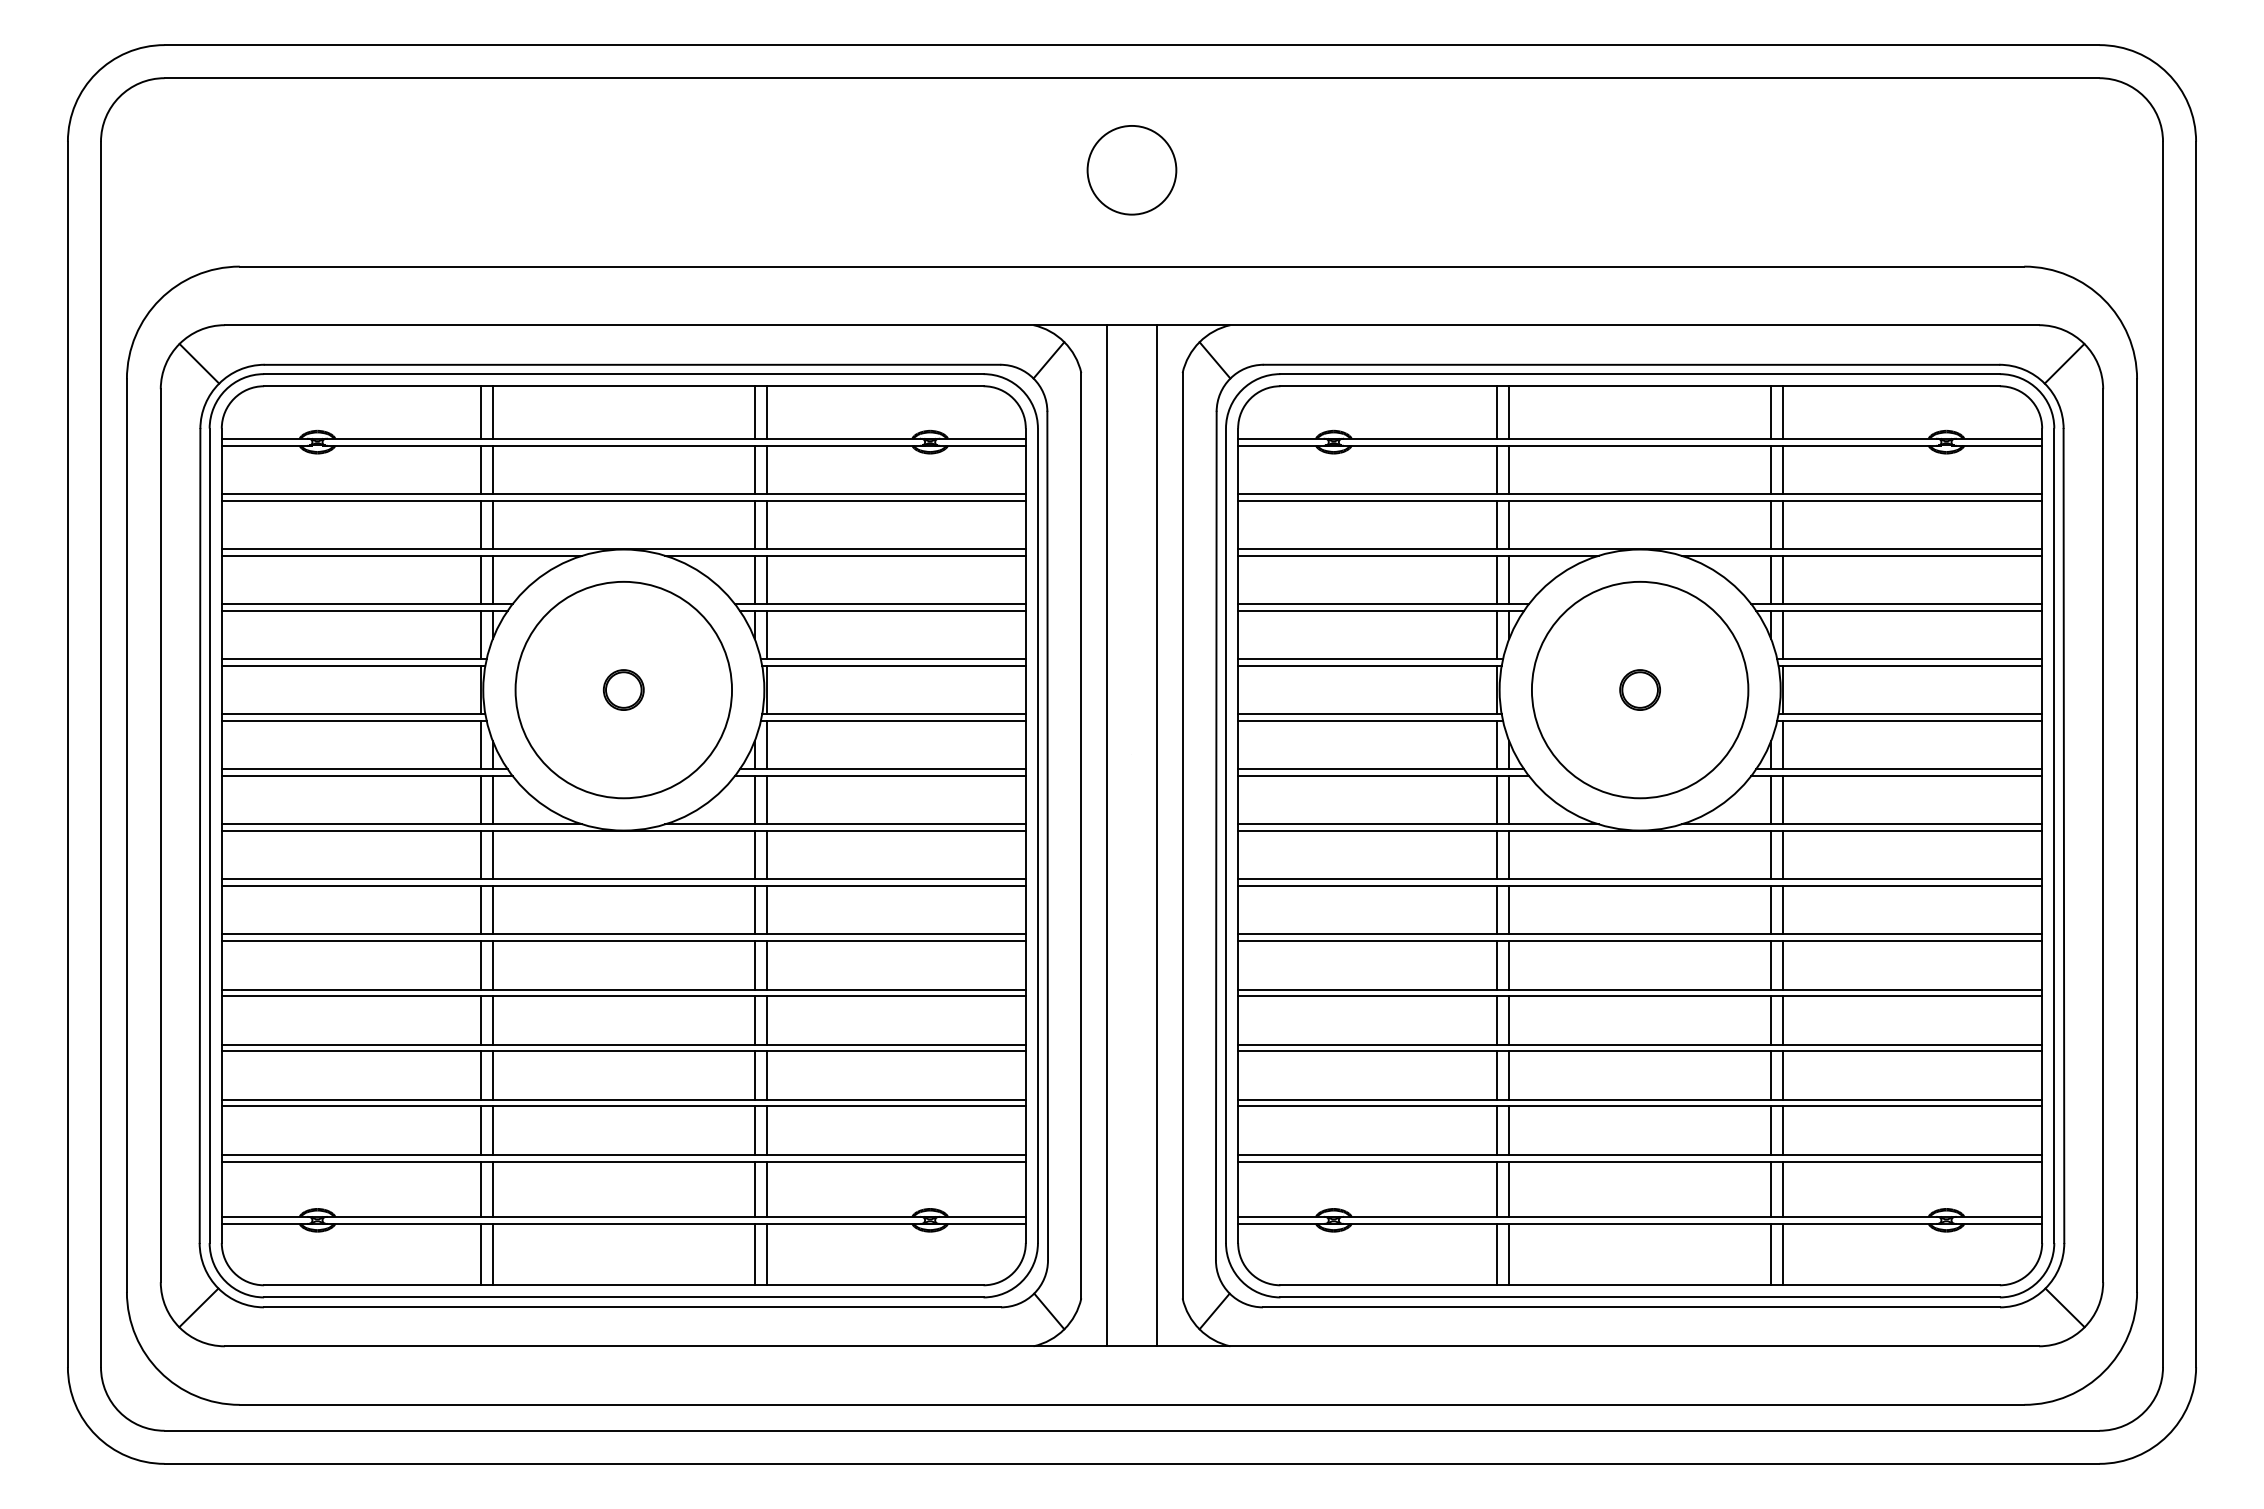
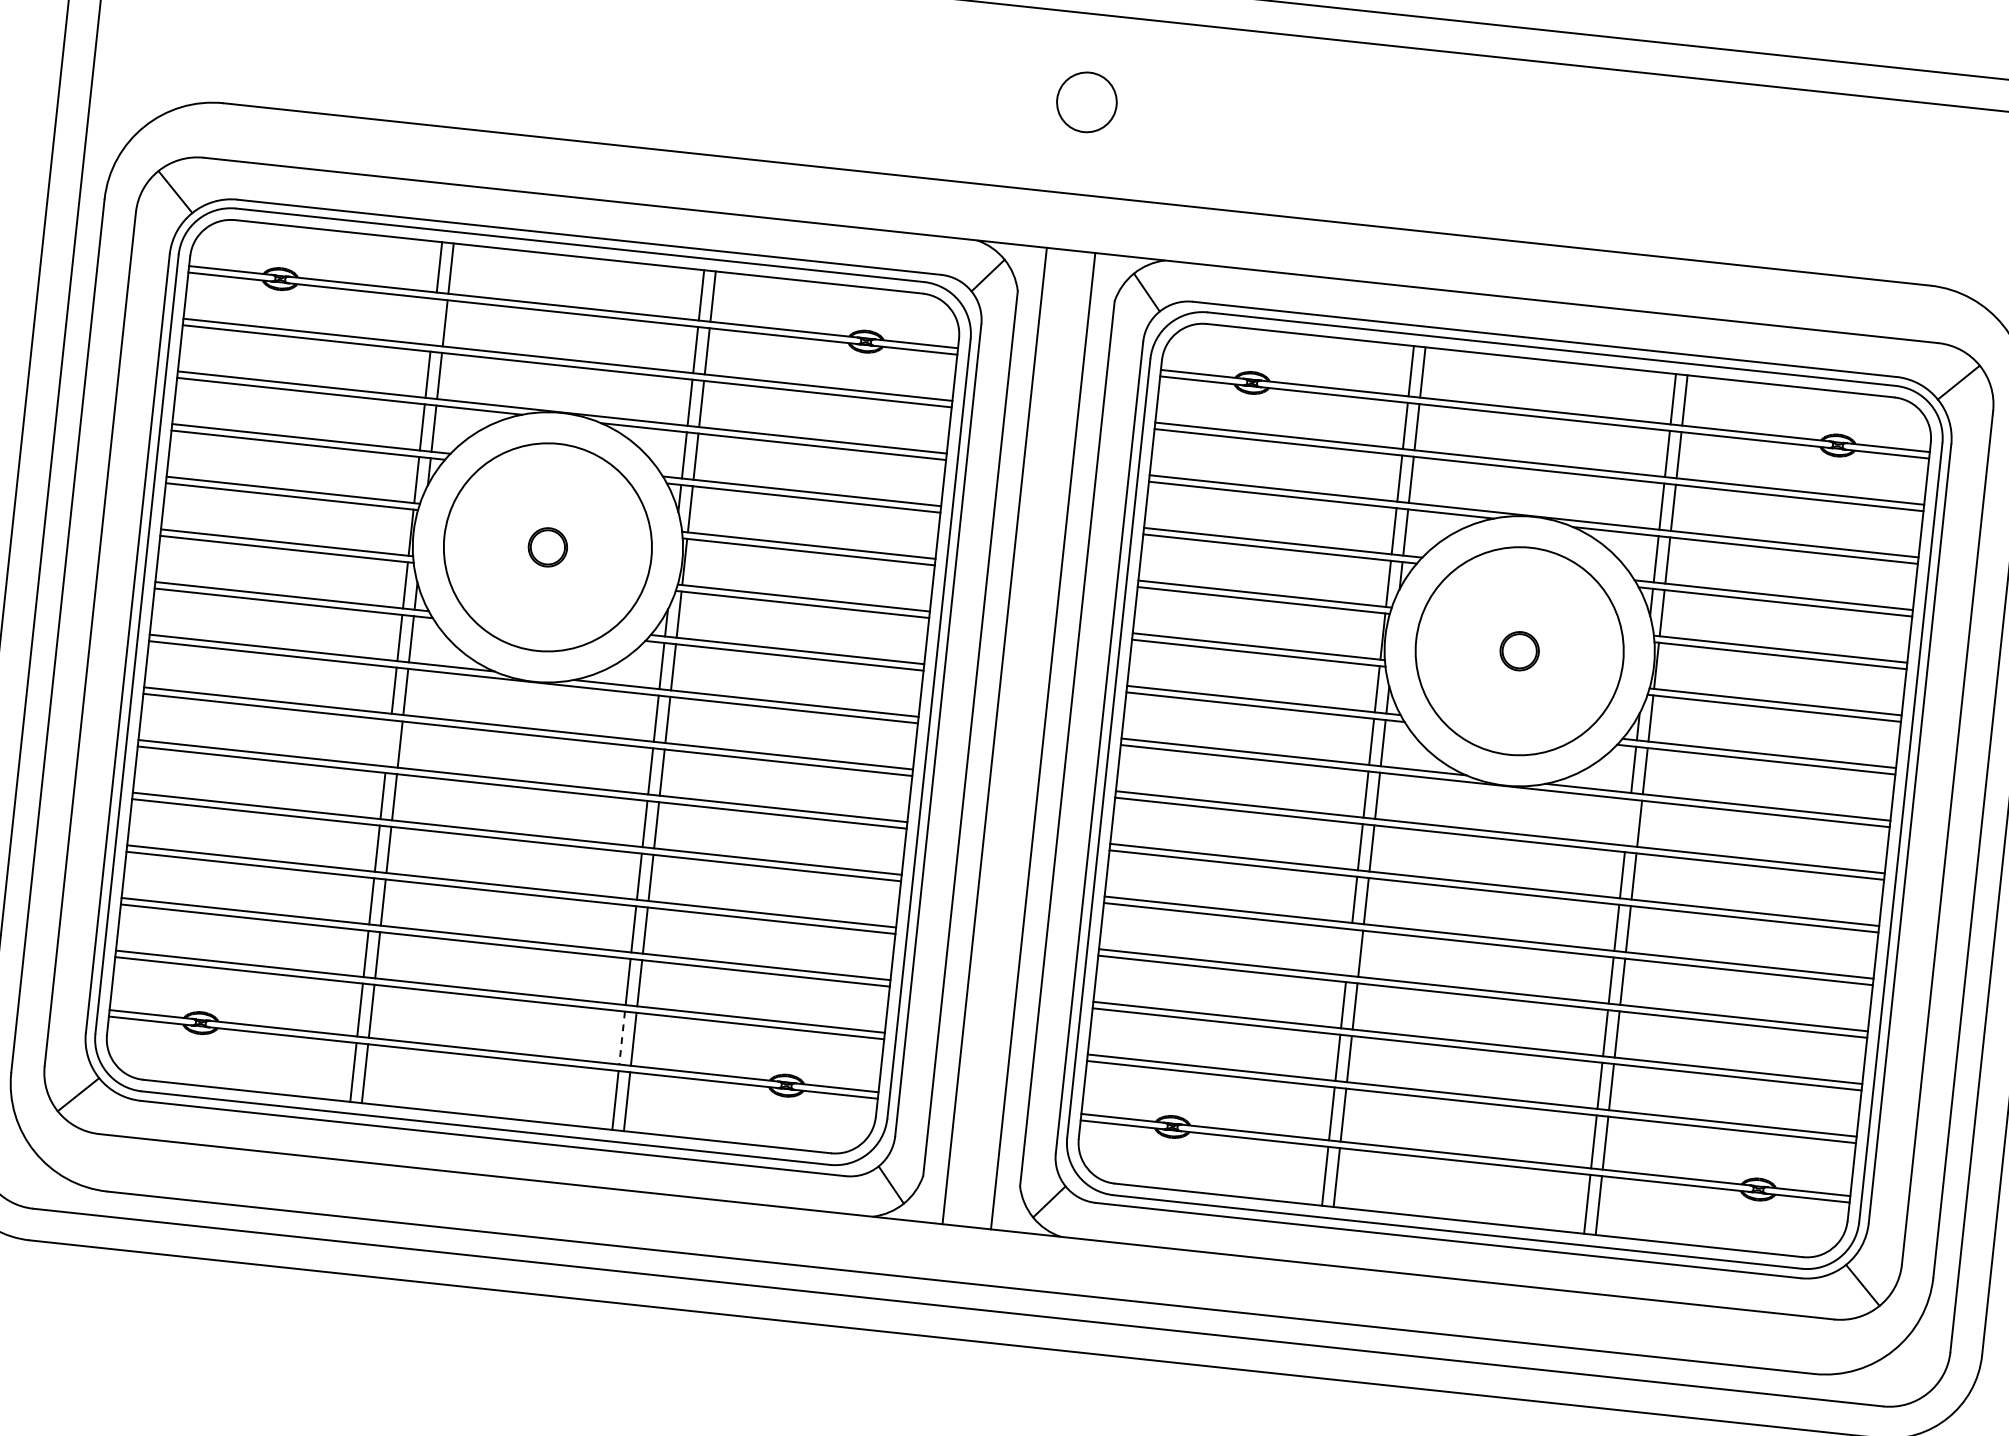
circle: (1131, 170) -> (1086, 102), size x0.7
line: (480, 469) -> (433, 321), removed
line: (1771, 855) -> (1628, 822), removed
line: (480, 910) -> (388, 743), removed
line: (1497, 1020) -> (1349, 952), removed
line: (754, 1189) -> (621, 1038), solid -> dashed

